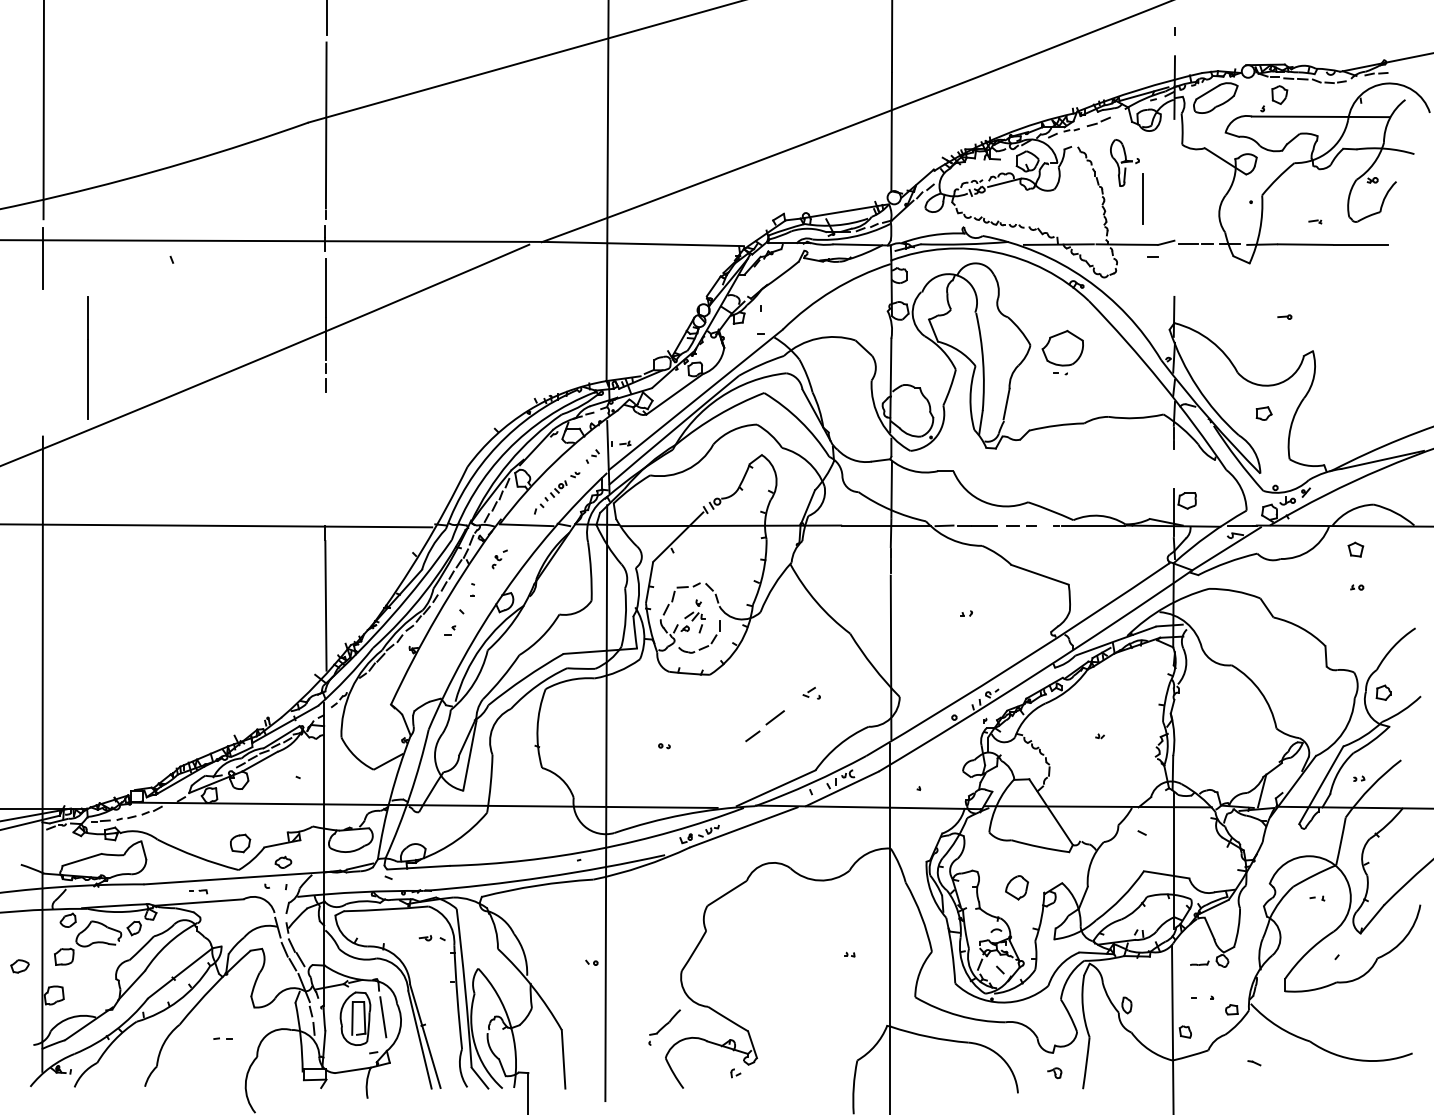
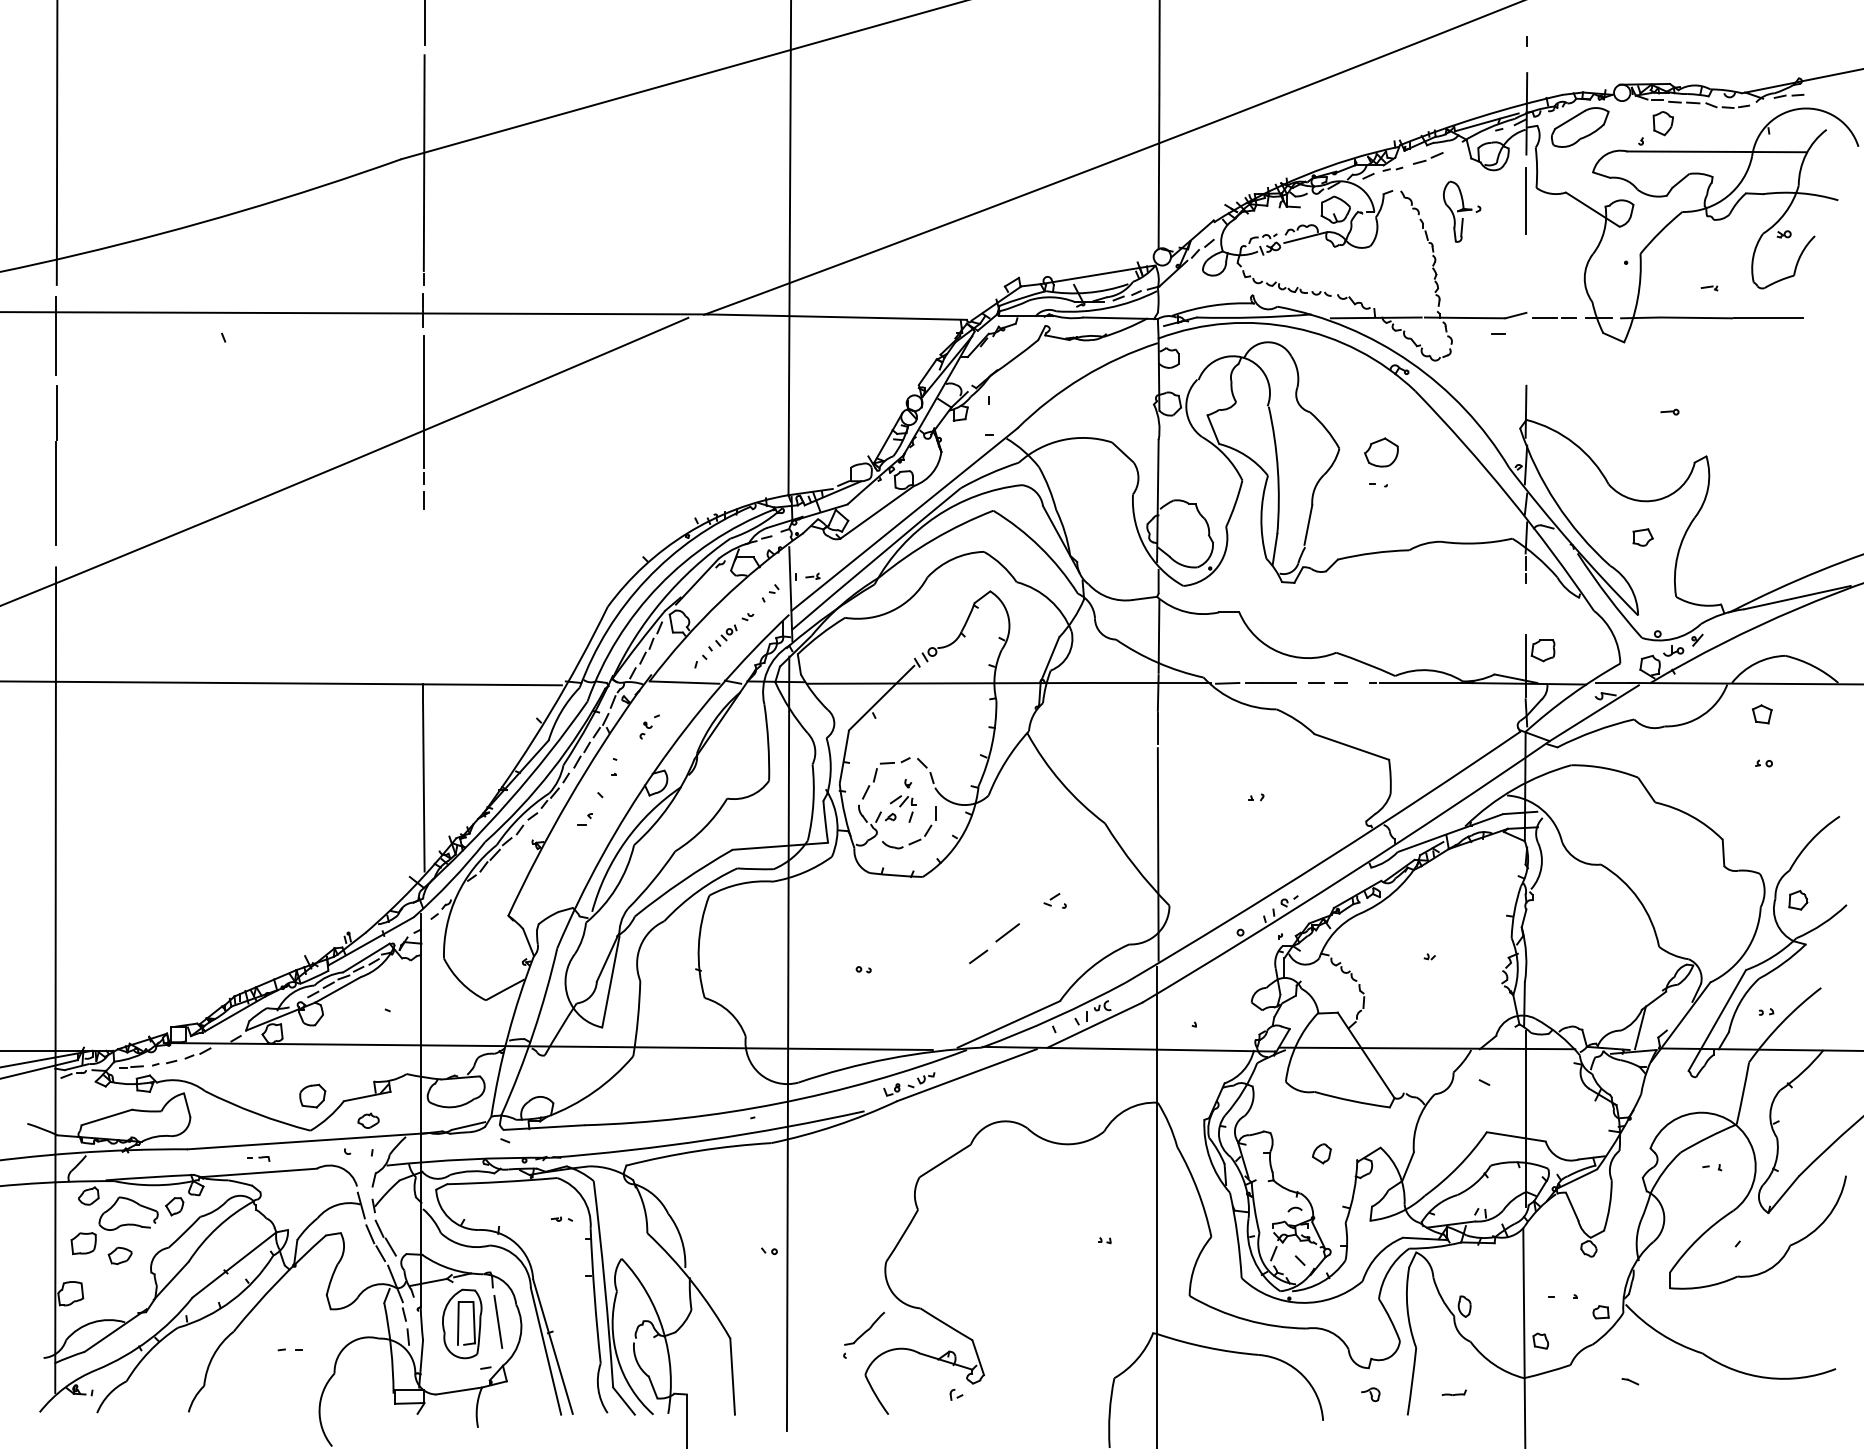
line: (1142, 198) -> (1525, 200), moved
part: (1062, 348) -> (1381, 452), size x0.62
line: (87, 358) -> (56, 465), moved
part: (1016, 887) -> (1321, 1153), size x0.62
part: (431, 937) -> (561, 1218), size x0.62
part: (1199, 963) -> (1453, 1392), moved
part: (19, 966) -> (119, 1255), moved

